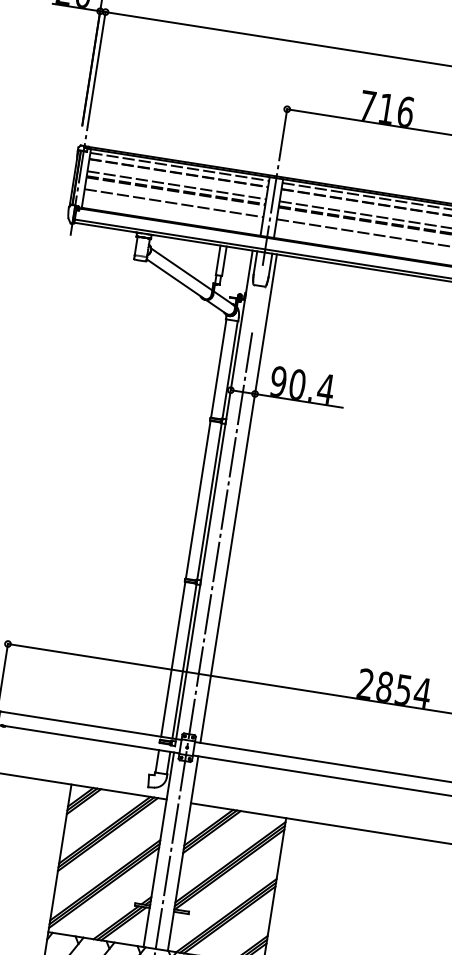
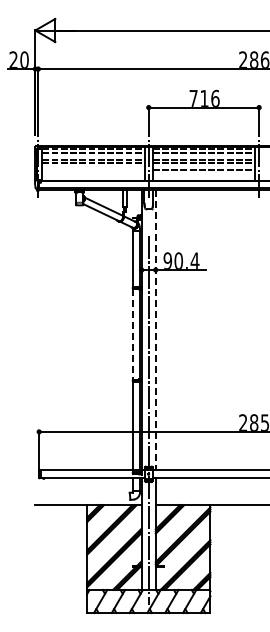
line: (173, 203) -> (93, 170), removed
line: (238, 499) -> (155, 330), solid -> dashed
line: (198, 500) -> (133, 334), solid -> dashed

